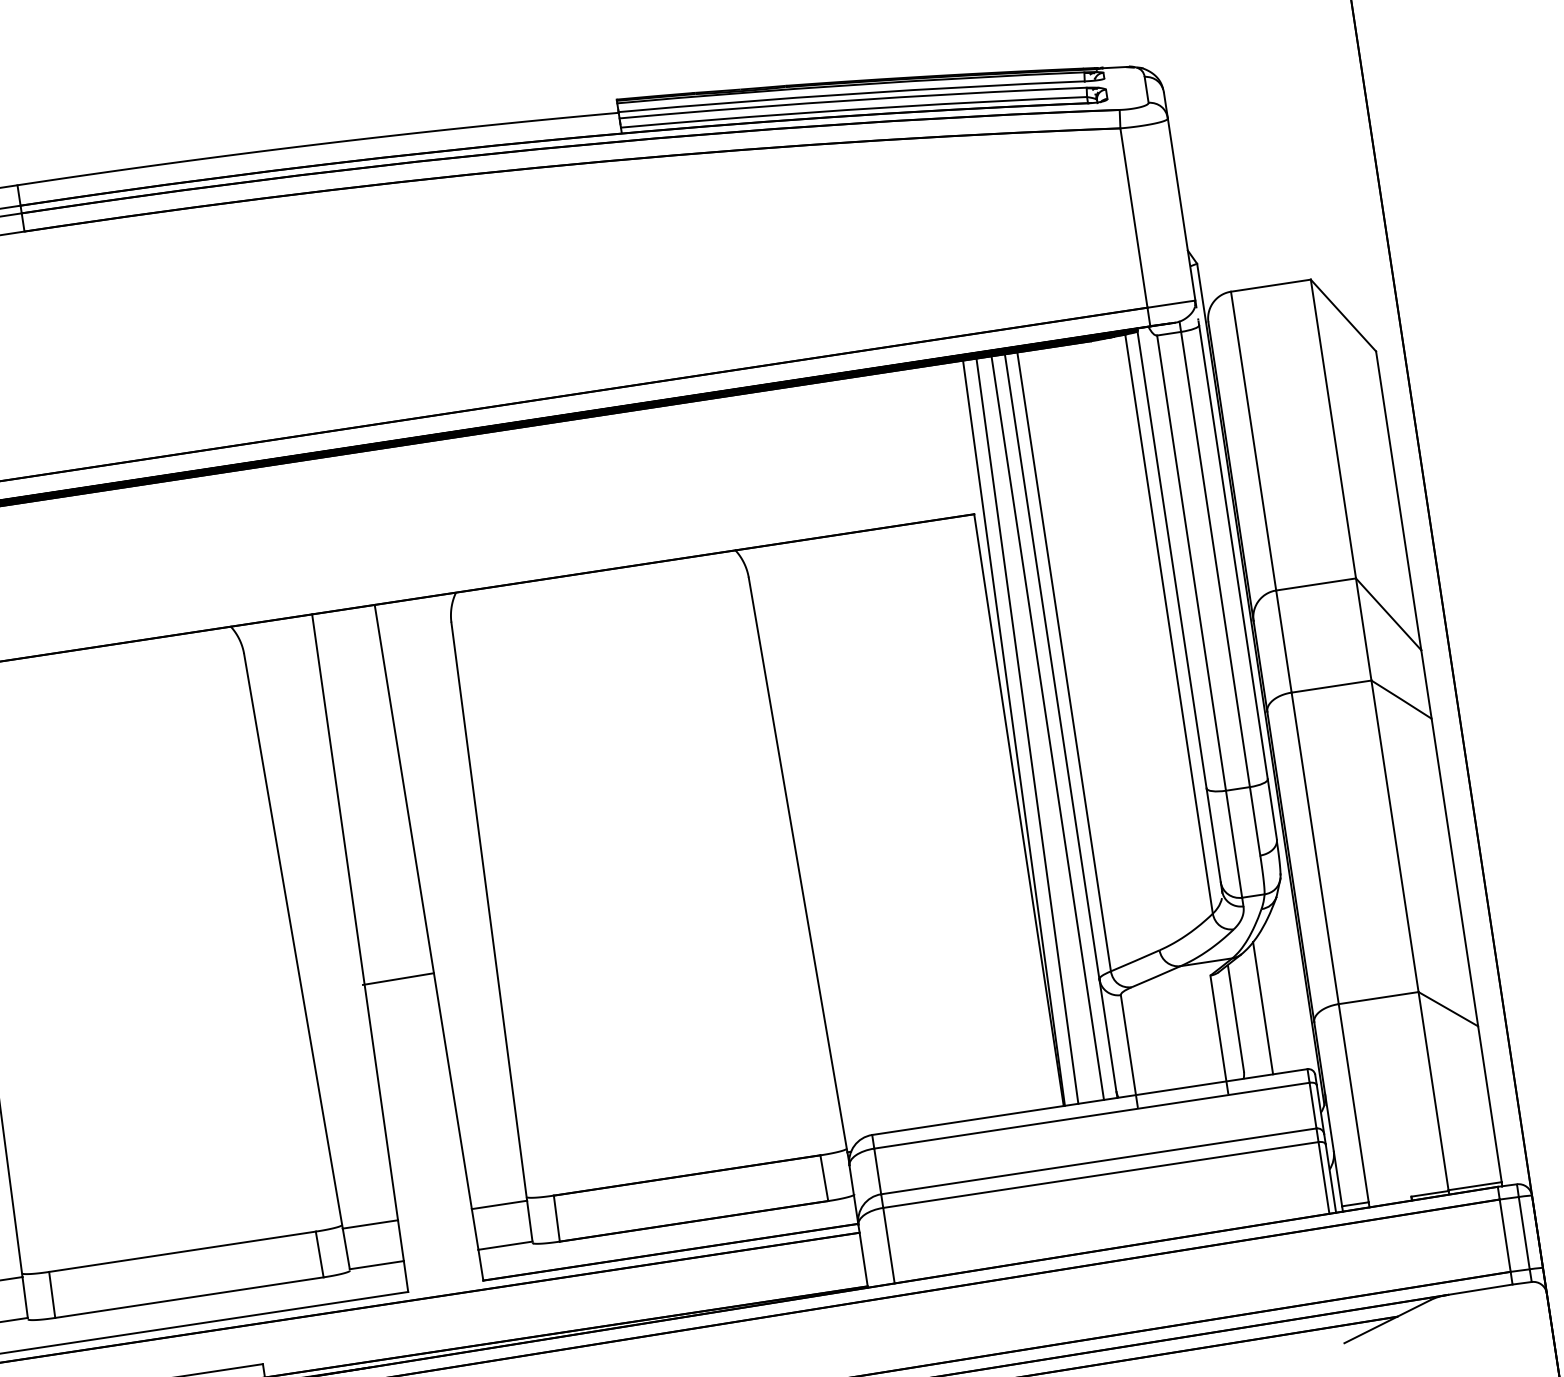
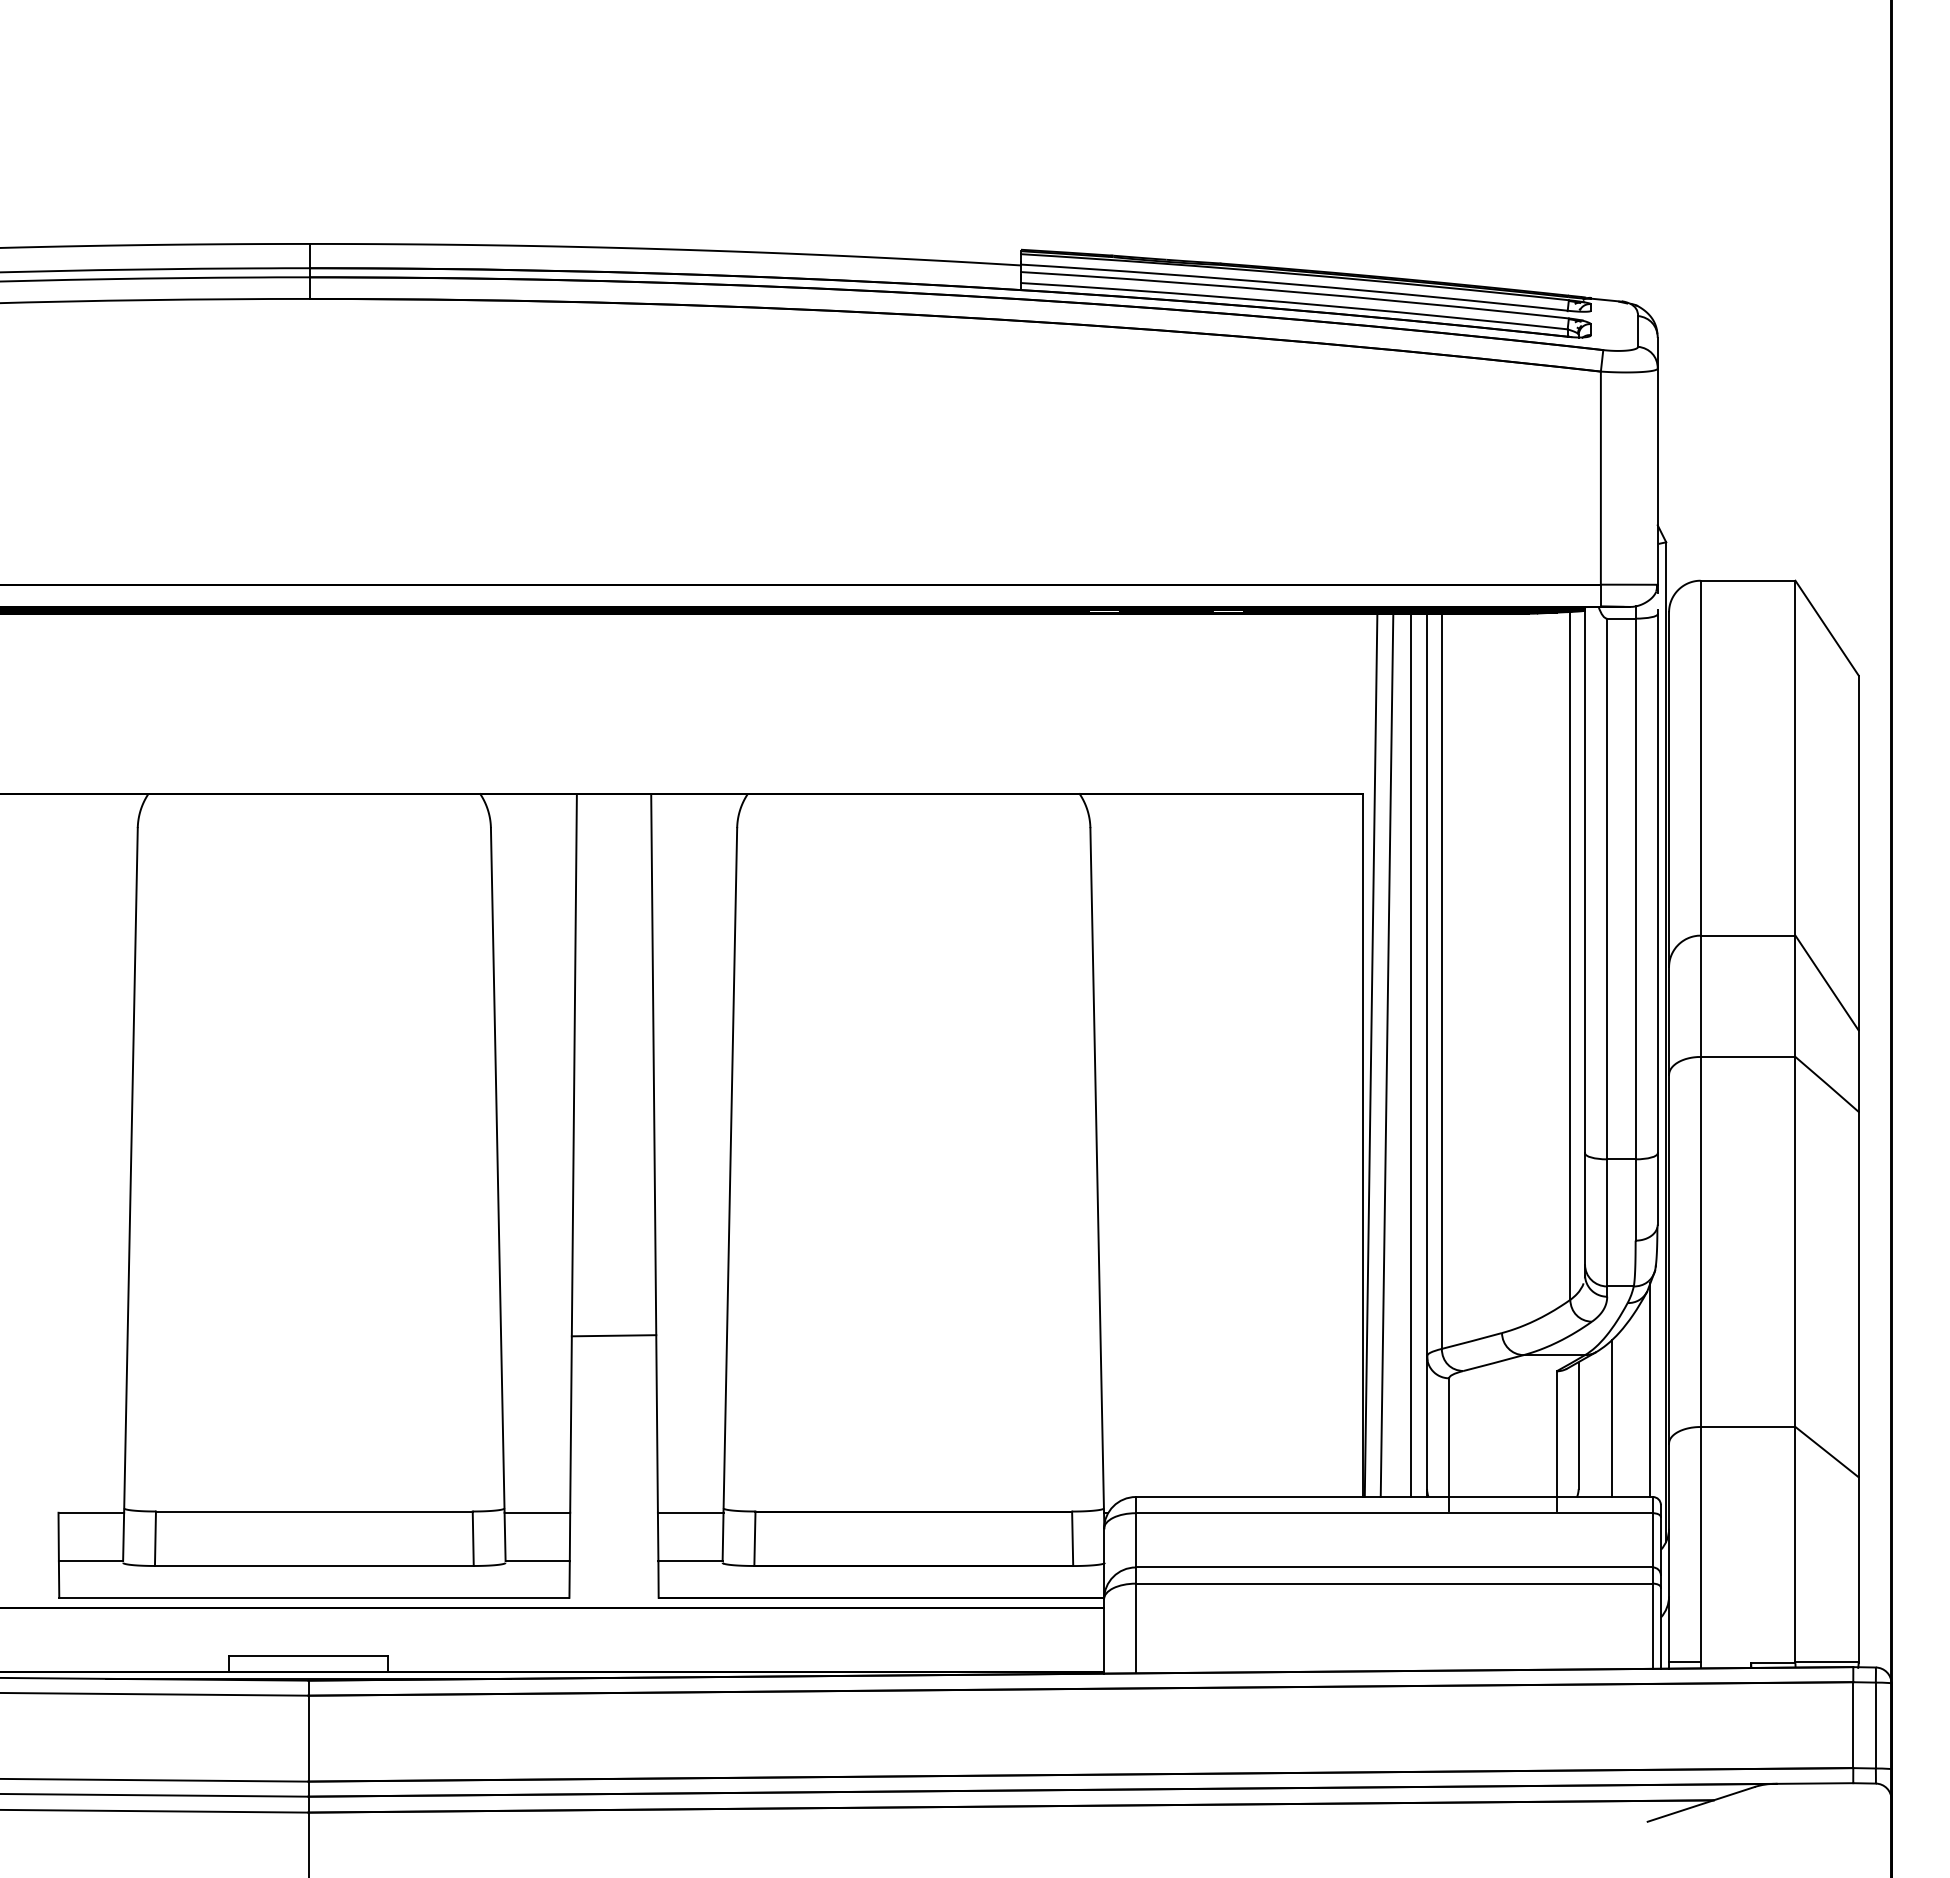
line: (397, 978) -> (613, 1335), moved
line: (1291, 979) -> (1650, 1390), added

